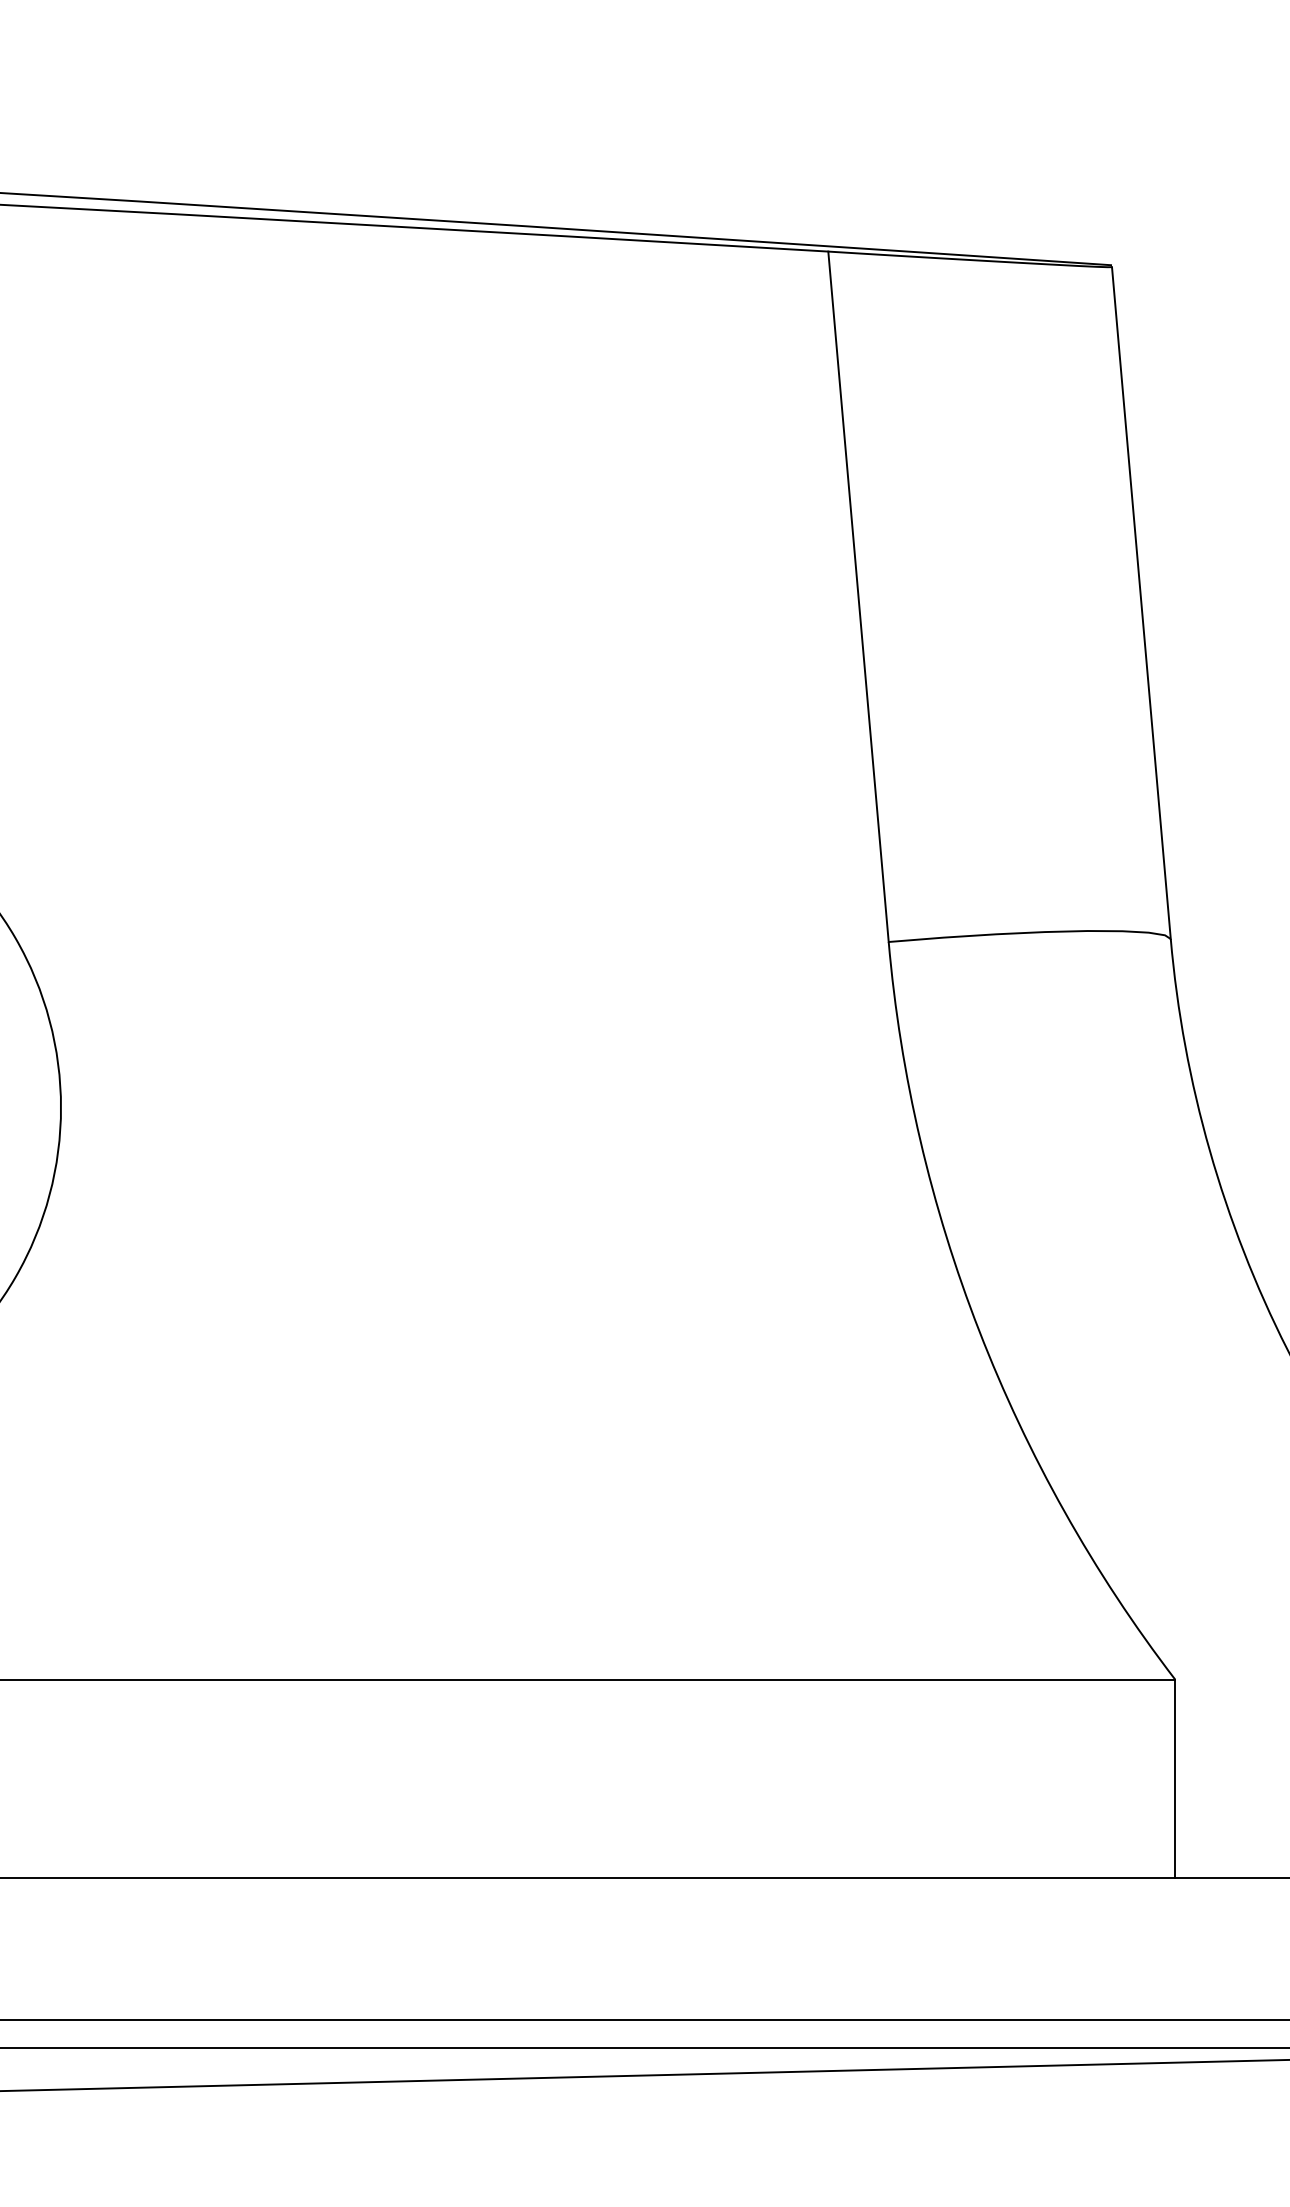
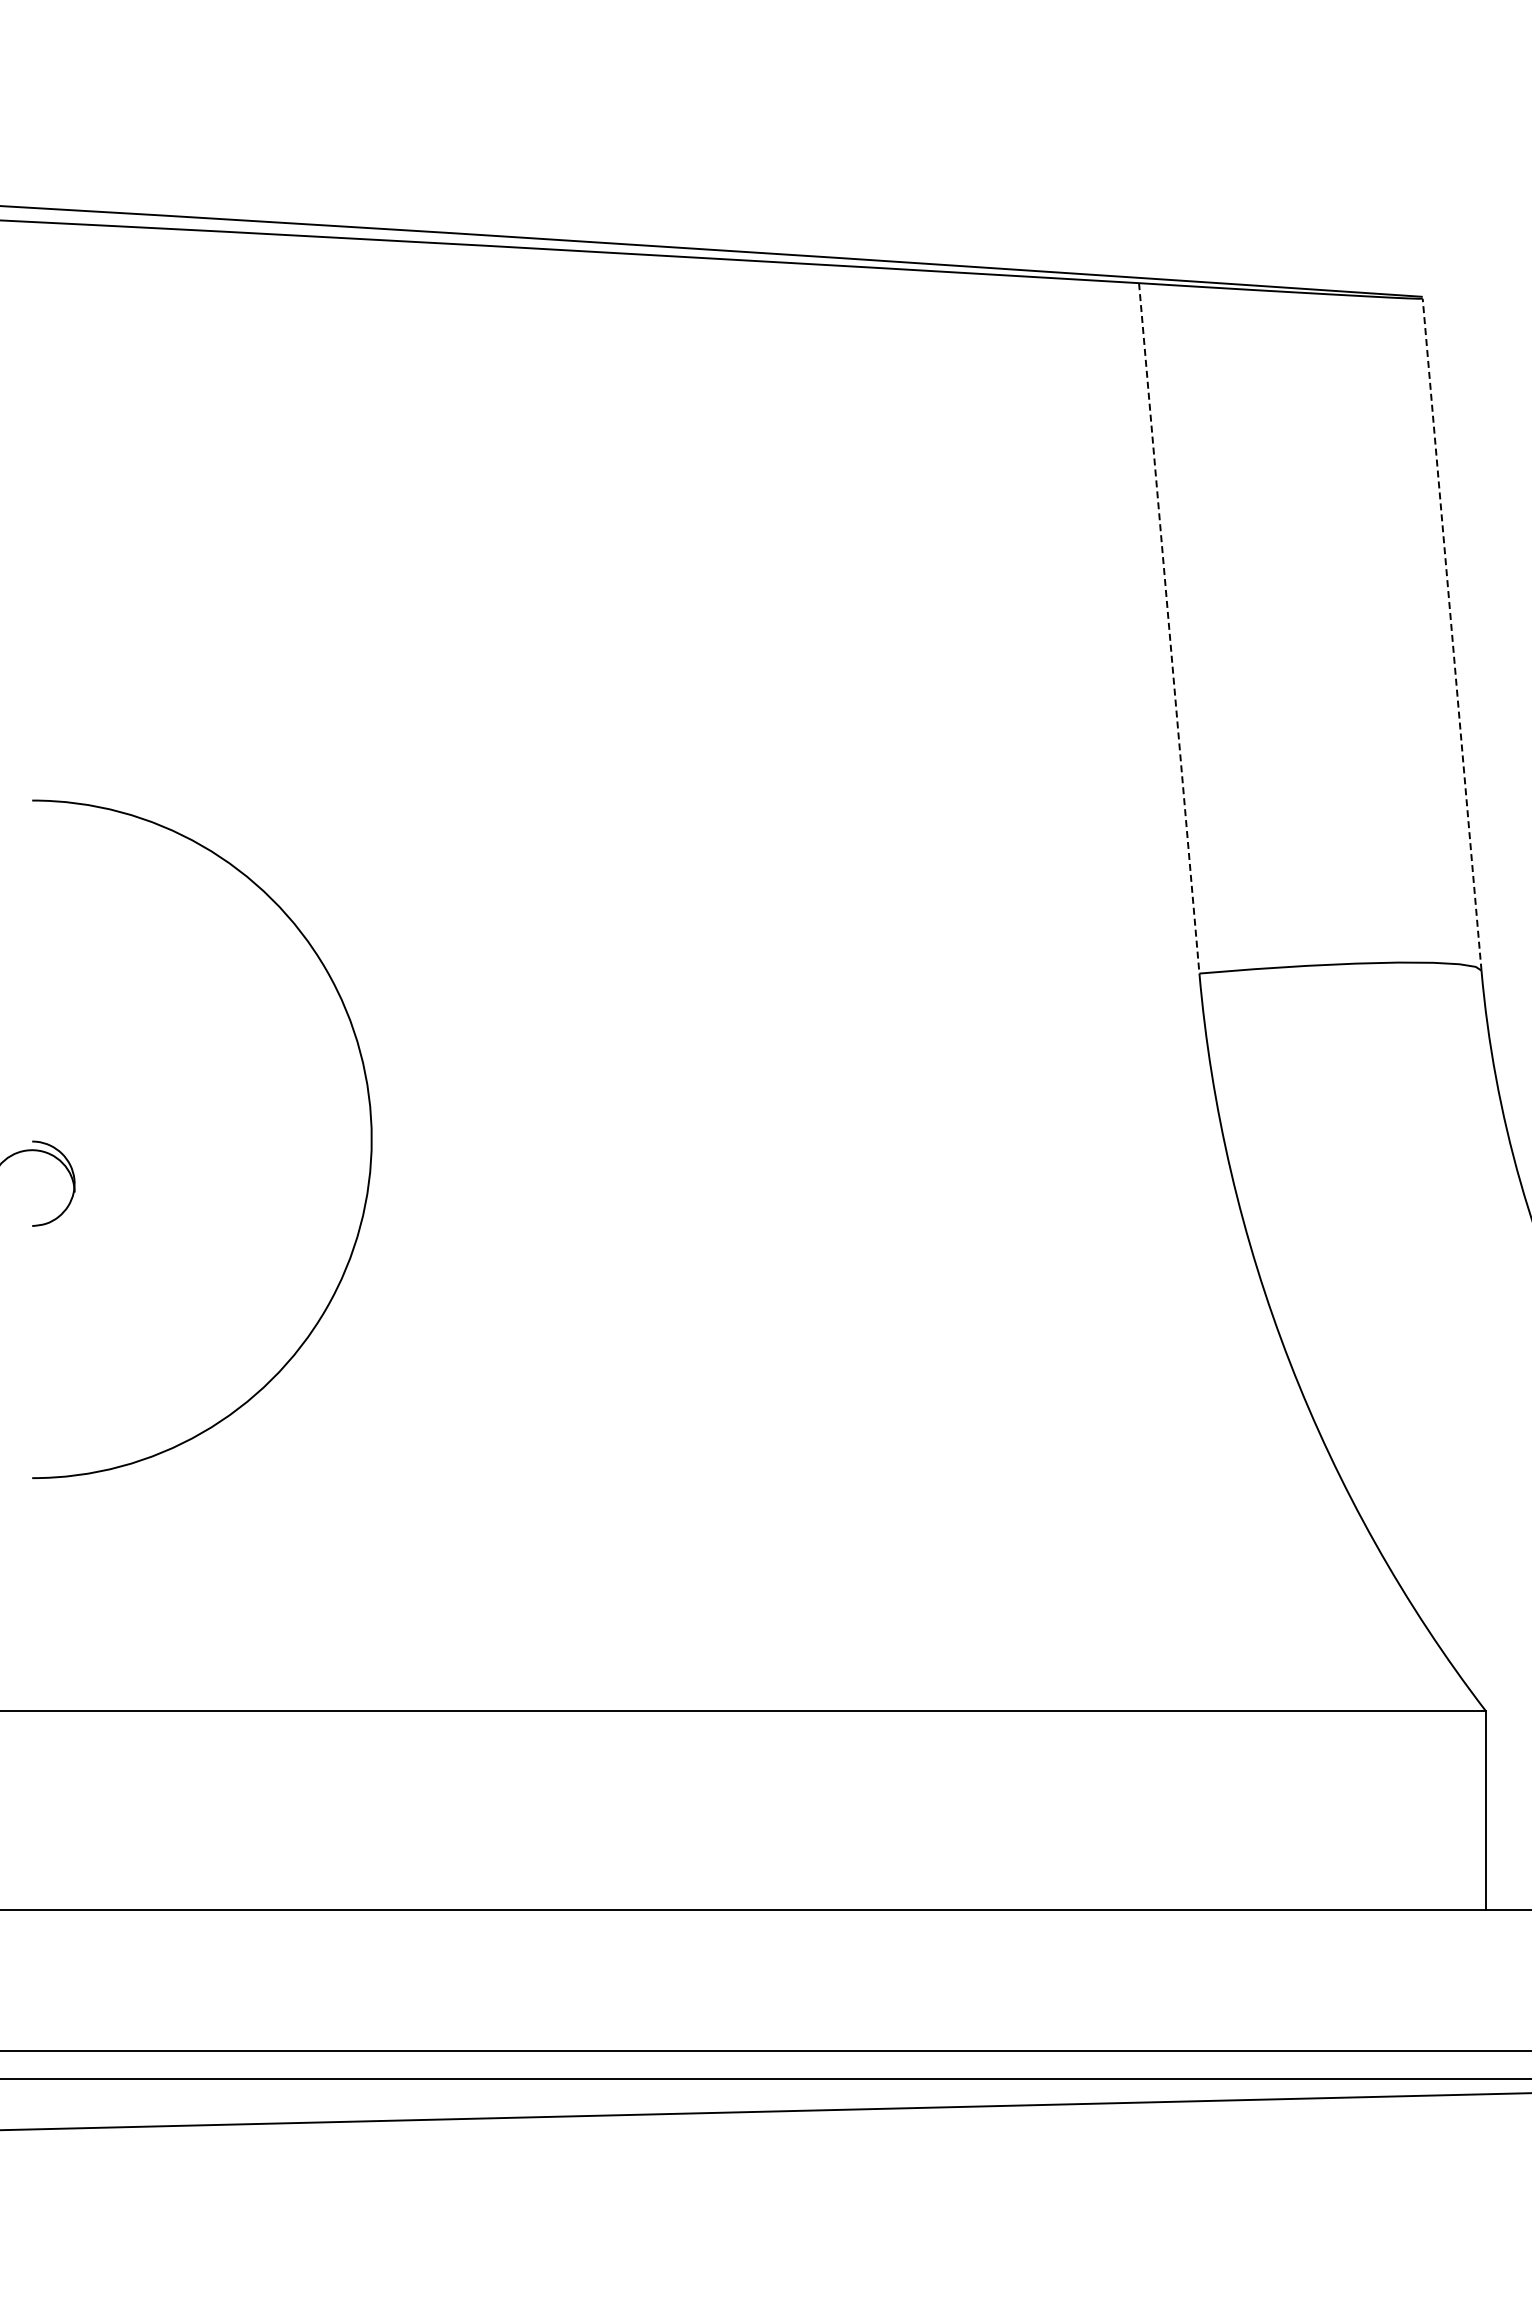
line: (858, 596) -> (1169, 628), solid -> dashed
line: (1141, 602) -> (1452, 634), solid -> dashed

